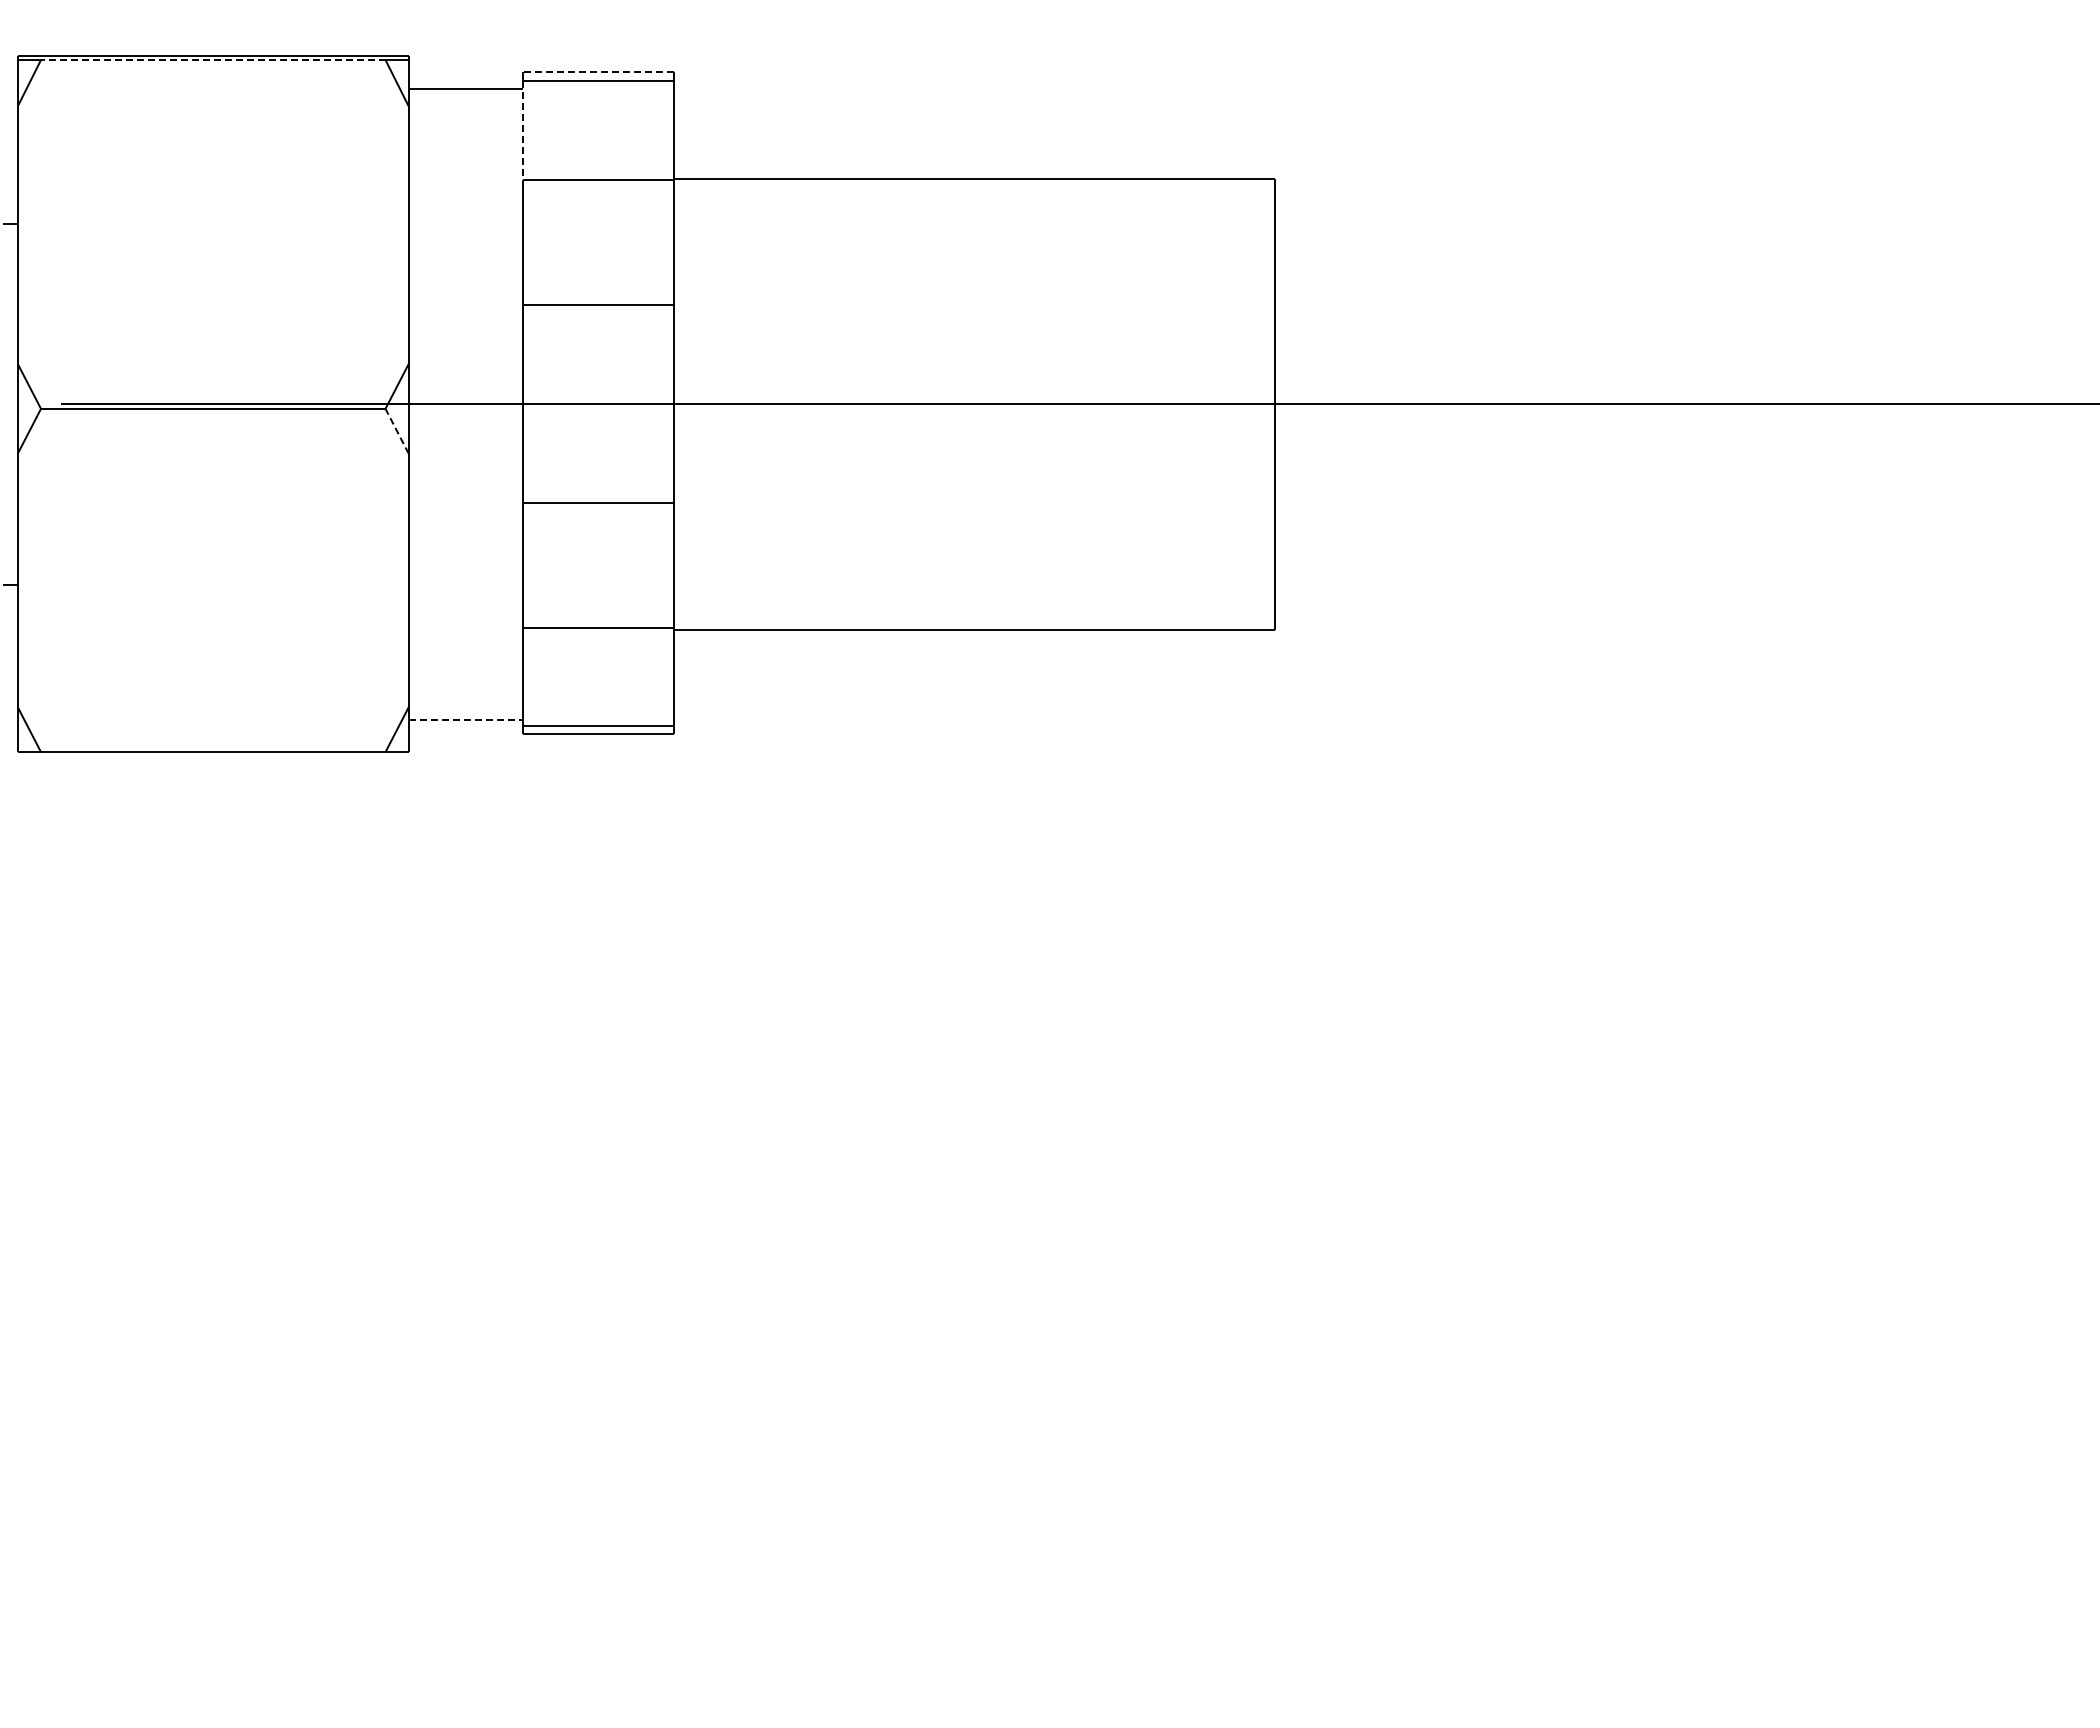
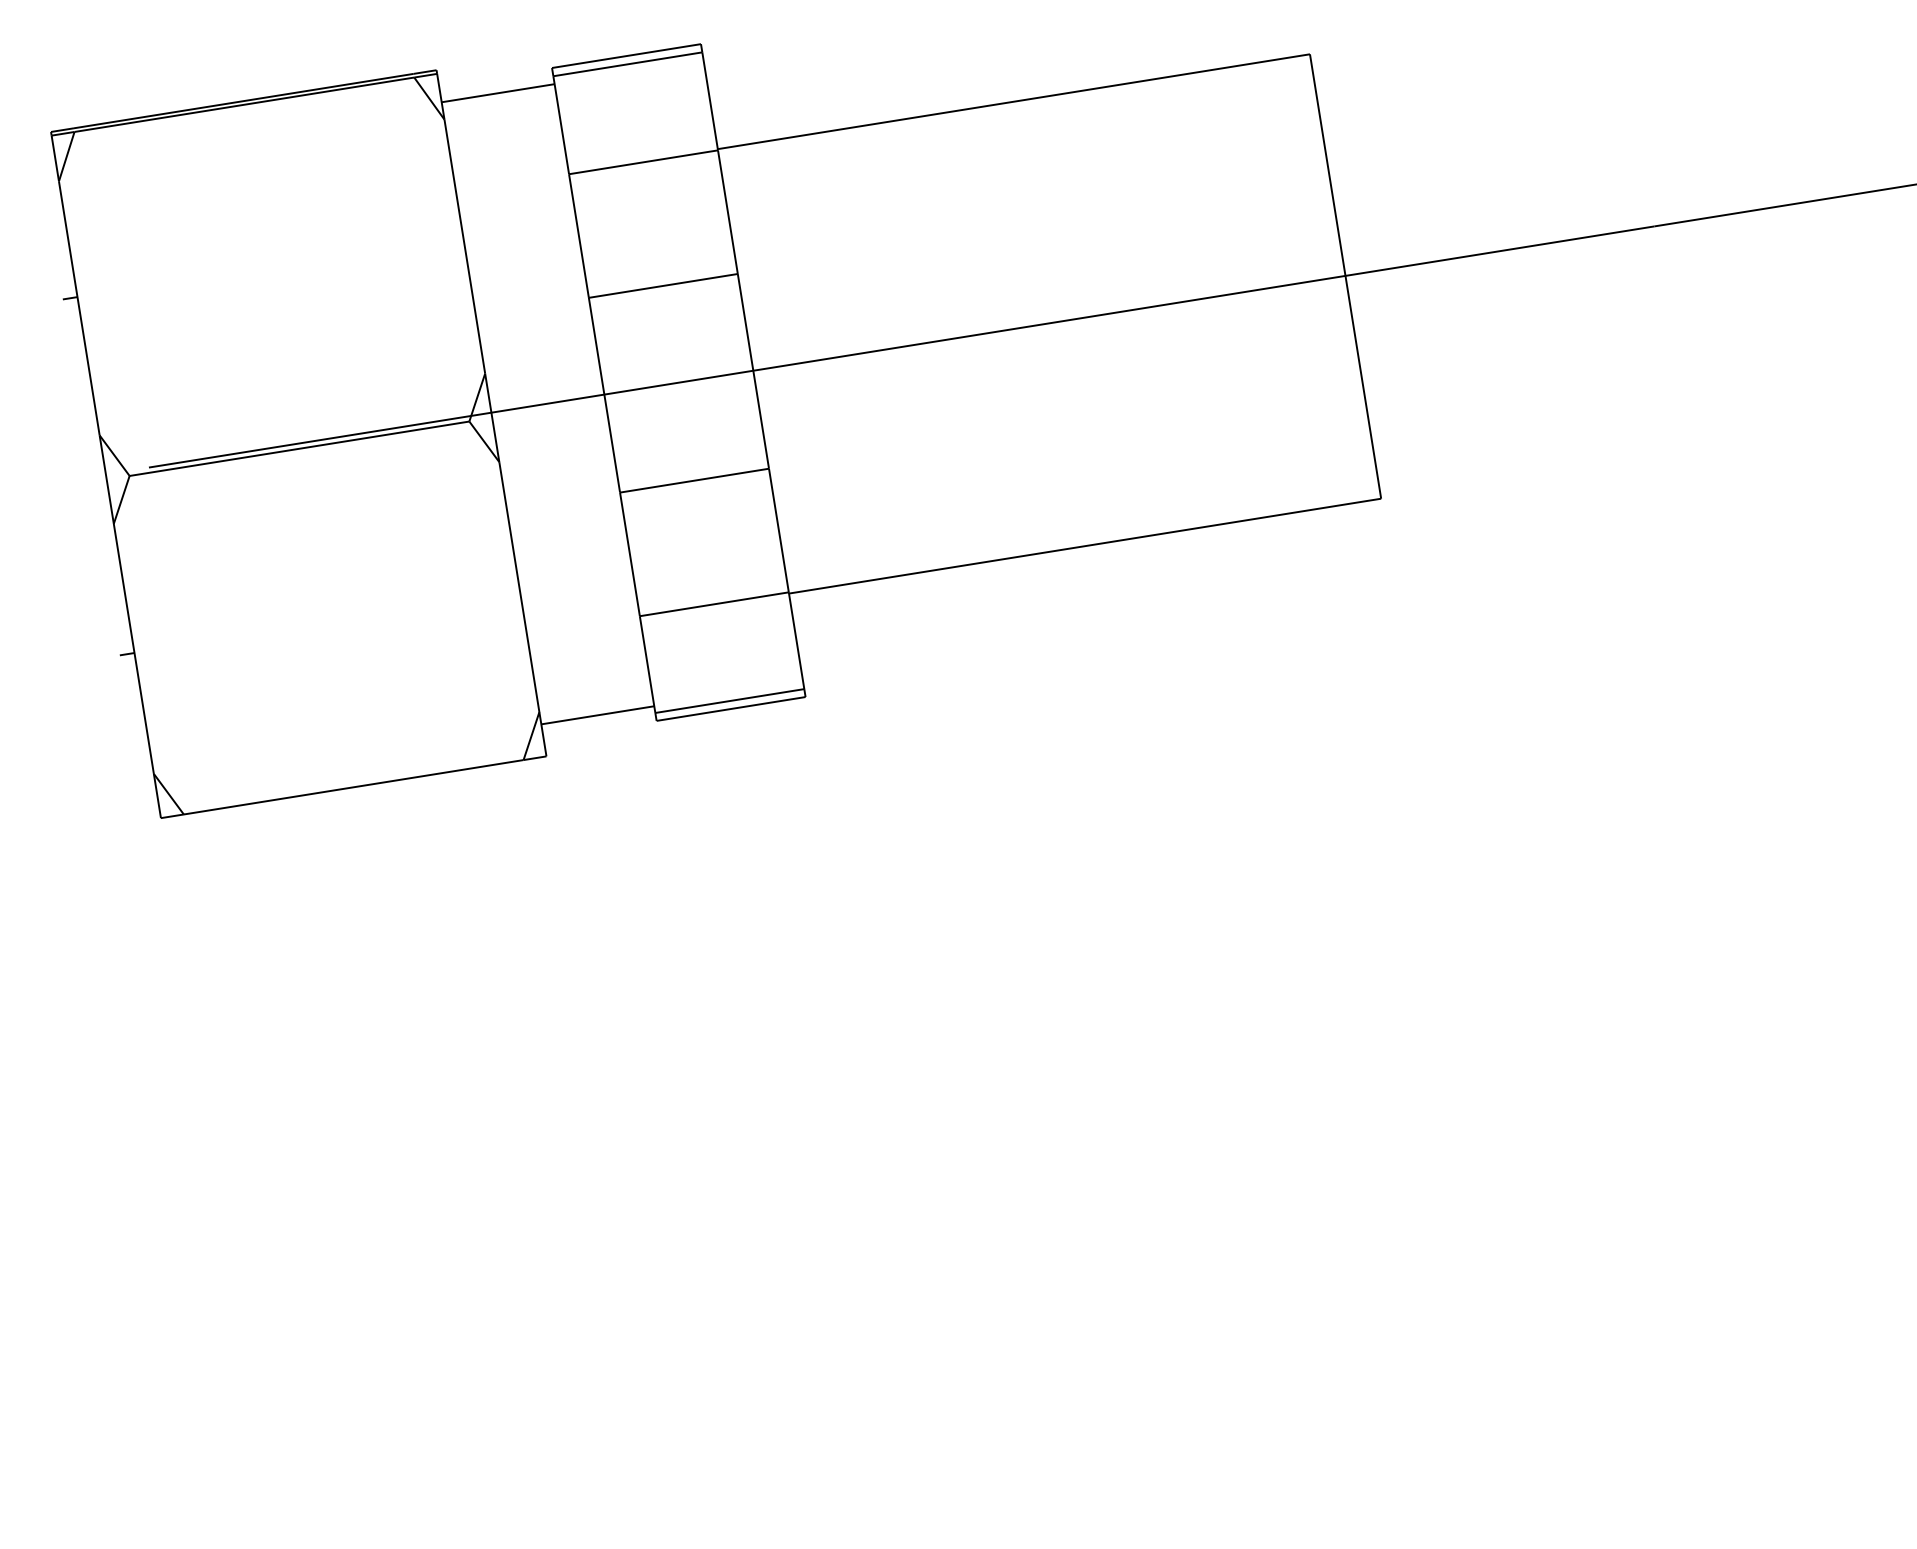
line: (212, 60) -> (243, 105), dashed -> solid
line: (598, 72) -> (626, 56), dashed -> solid
line: (523, 130) -> (561, 125), dashed -> solid
line: (396, 430) -> (483, 441), dashed -> solid
line: (466, 719) -> (598, 715), dashed -> solid

